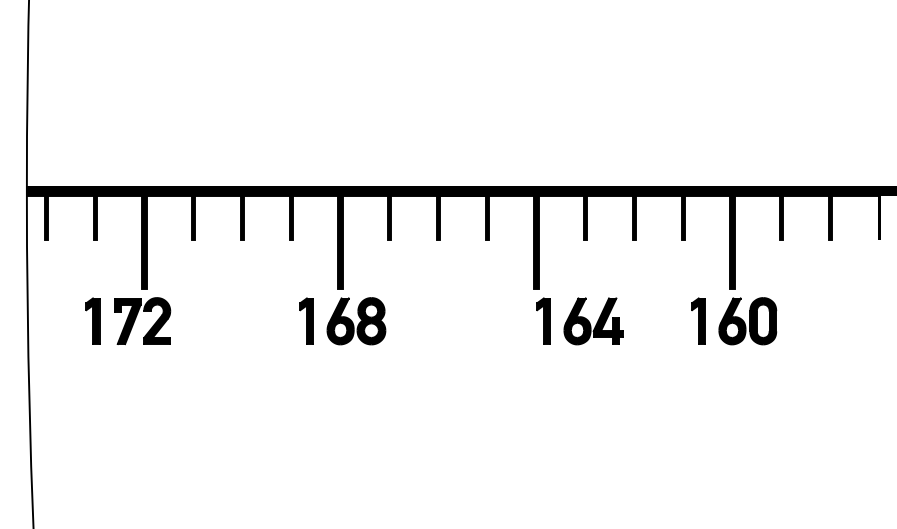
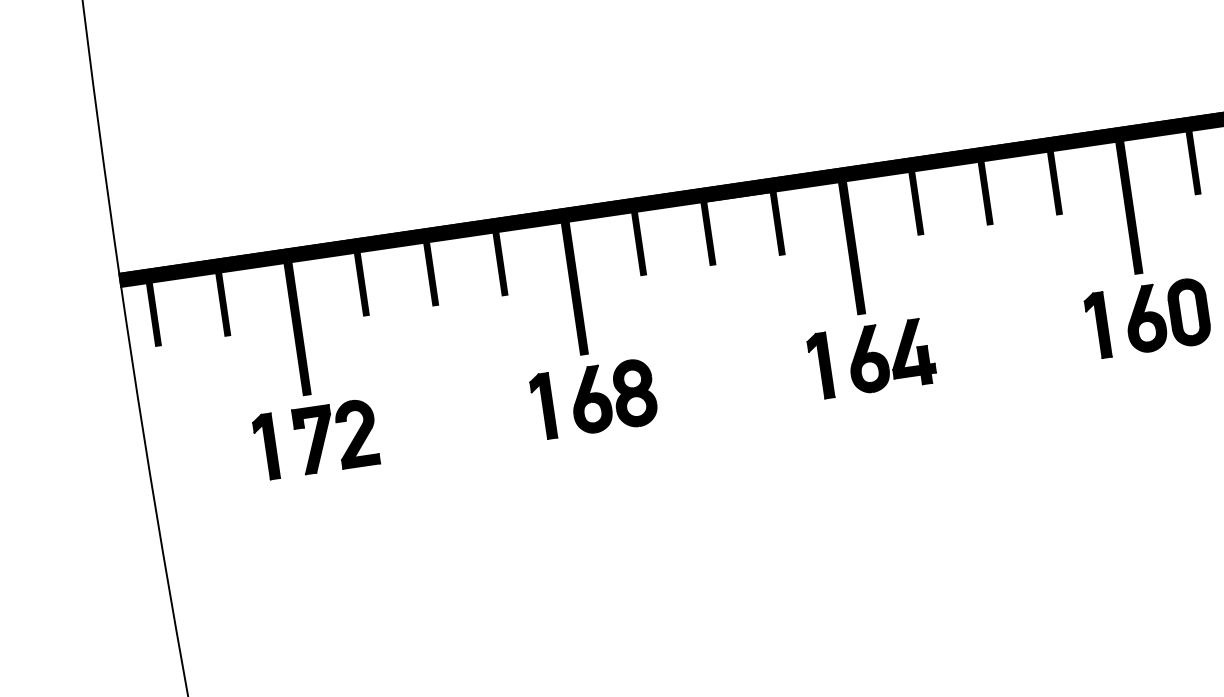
part: (128, 321) -> (316, 440), moved
part: (579, 321) -> (871, 359), moved

